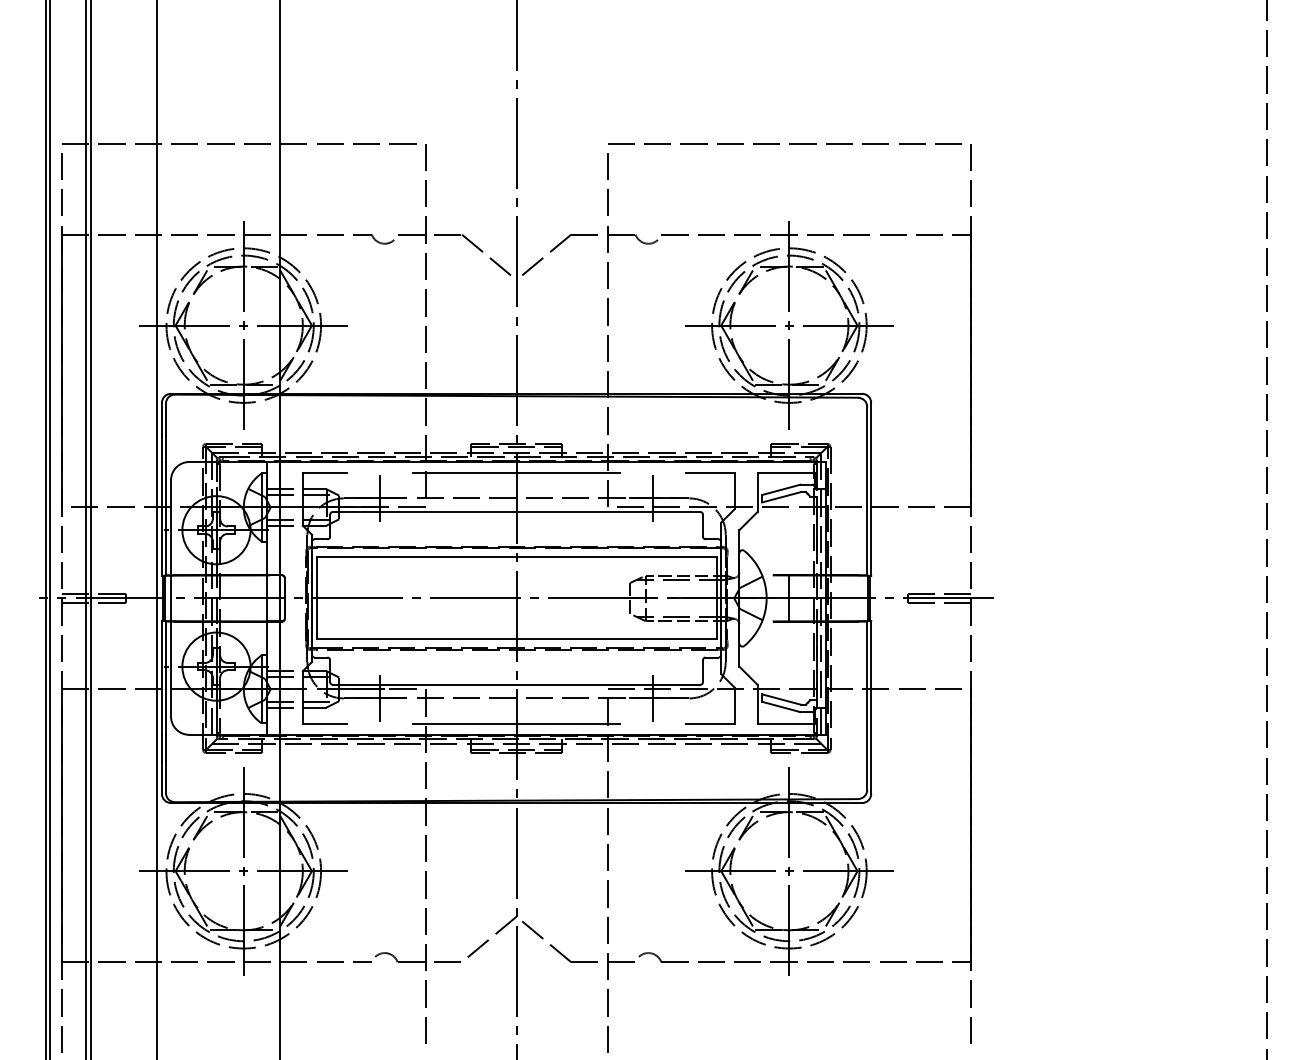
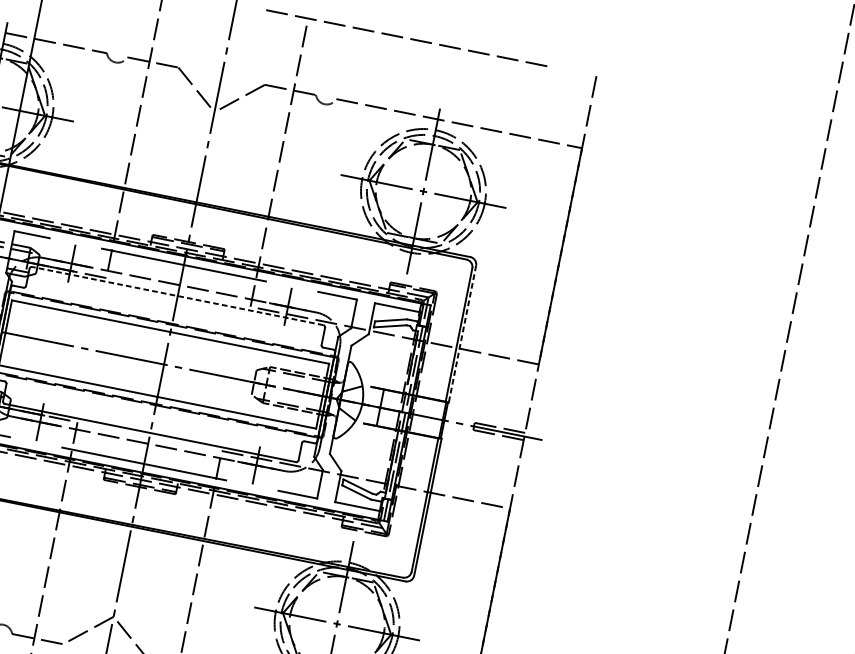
line: (779, 143) -> (402, 37), moved
line: (871, 489) -> (462, 334), solid -> dashed
line: (516, 512) -> (177, 296), solid -> dashed

